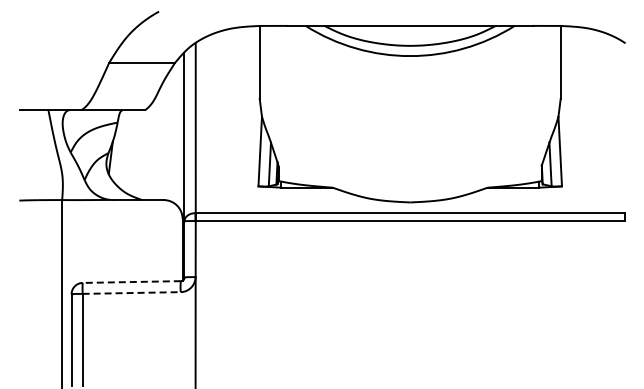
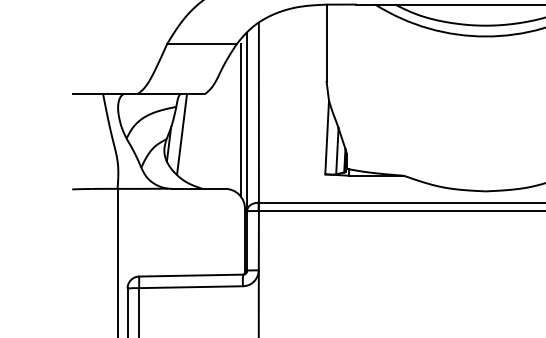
line: (178, 135) -> (240, 120), added
line: (122, 148) -> (181, 134), added
line: (131, 282) -> (190, 276), dashed -> solid
line: (132, 293) -> (191, 287), dashed -> solid

